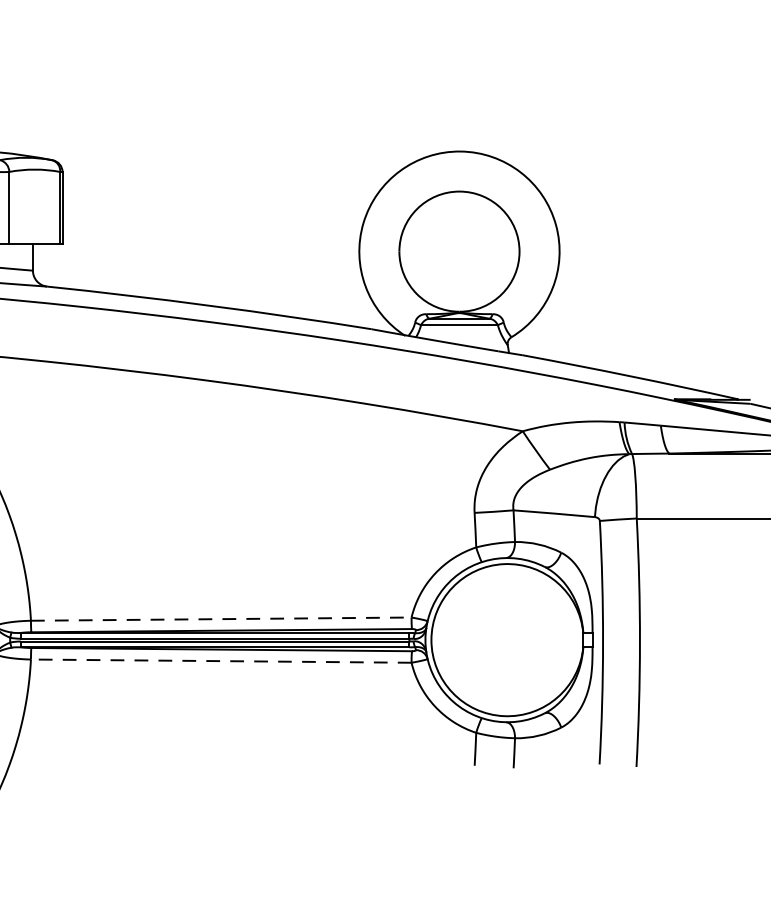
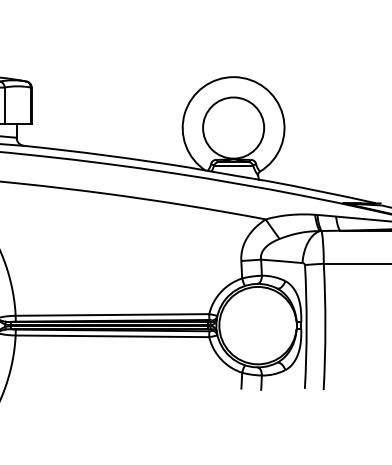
line: (219, 618) -> (111, 314), dashed -> solid
line: (223, 661) -> (113, 336), dashed -> solid

